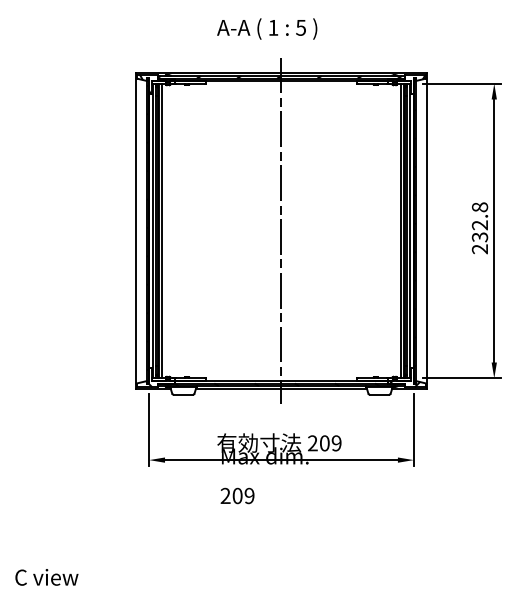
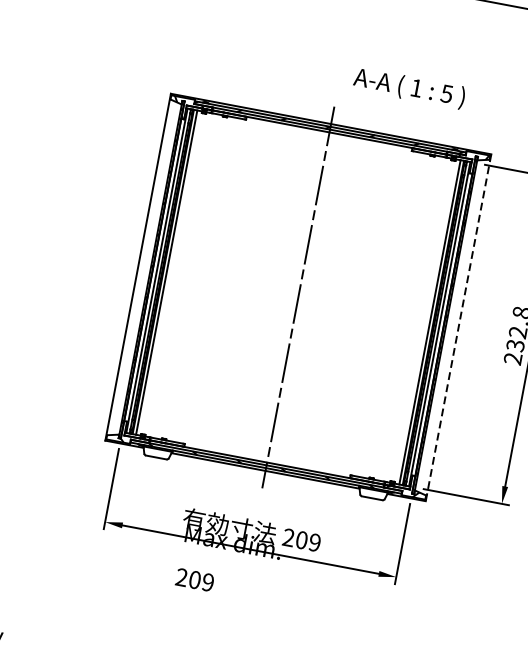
text: (267, 28) -> (409, 87), moved
line: (427, 231) -> (458, 328), solid -> dashed

